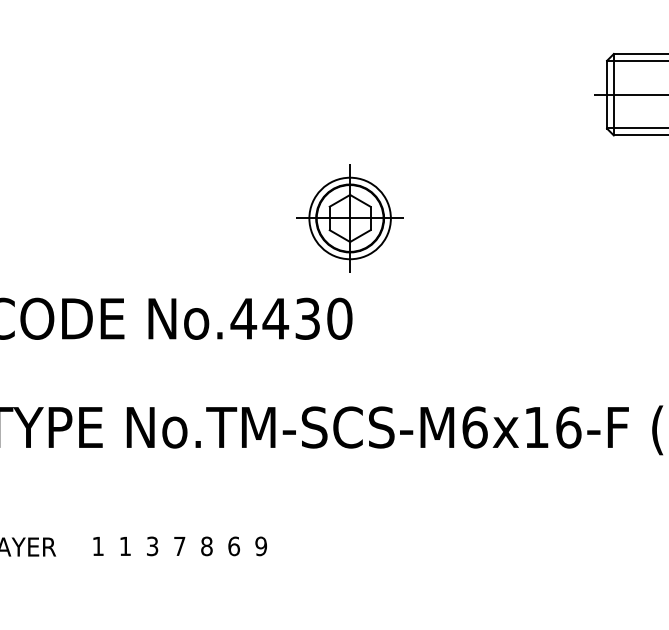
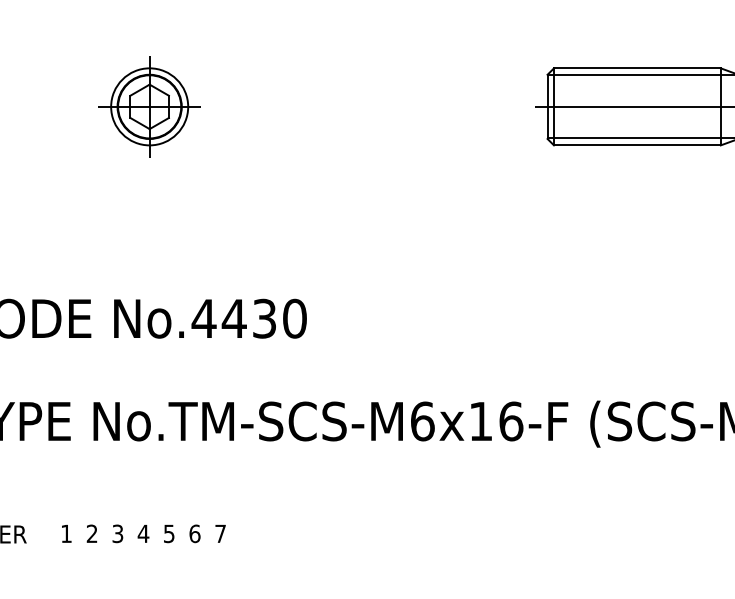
part: (349, 218) -> (149, 106), moved
text: (124, 546) -> (91, 533), 1 -> 2
text: (179, 546) -> (143, 533), 7 -> 4
text: (206, 546) -> (168, 533), 8 -> 5
text: (261, 546) -> (220, 533), 9 -> 7

